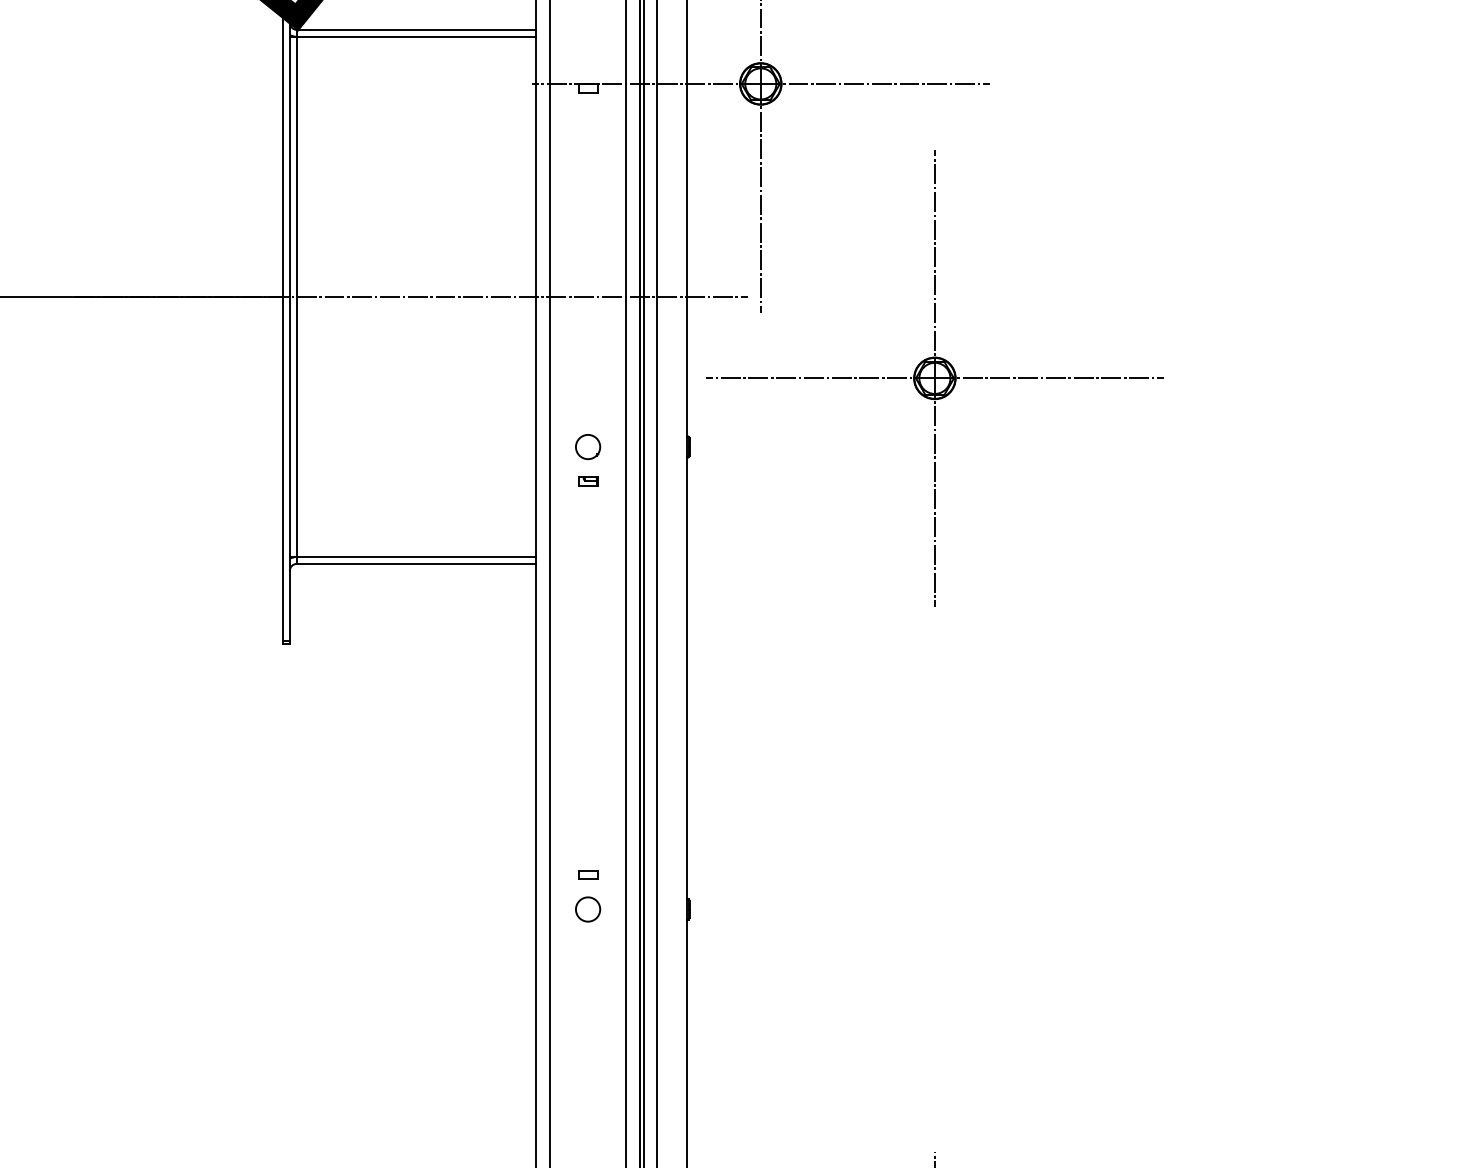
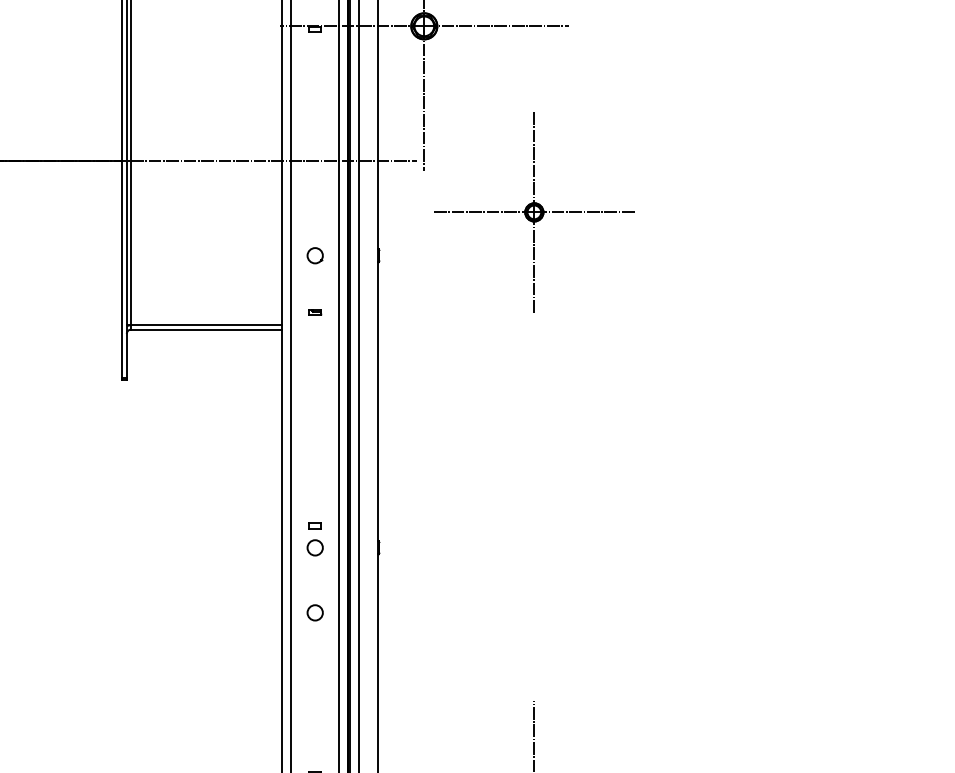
part: (935, 378) -> (534, 212), size x0.7
part: (588, 481) -> (315, 312), moved
circle: (586, 1011) -> (314, 612), added

